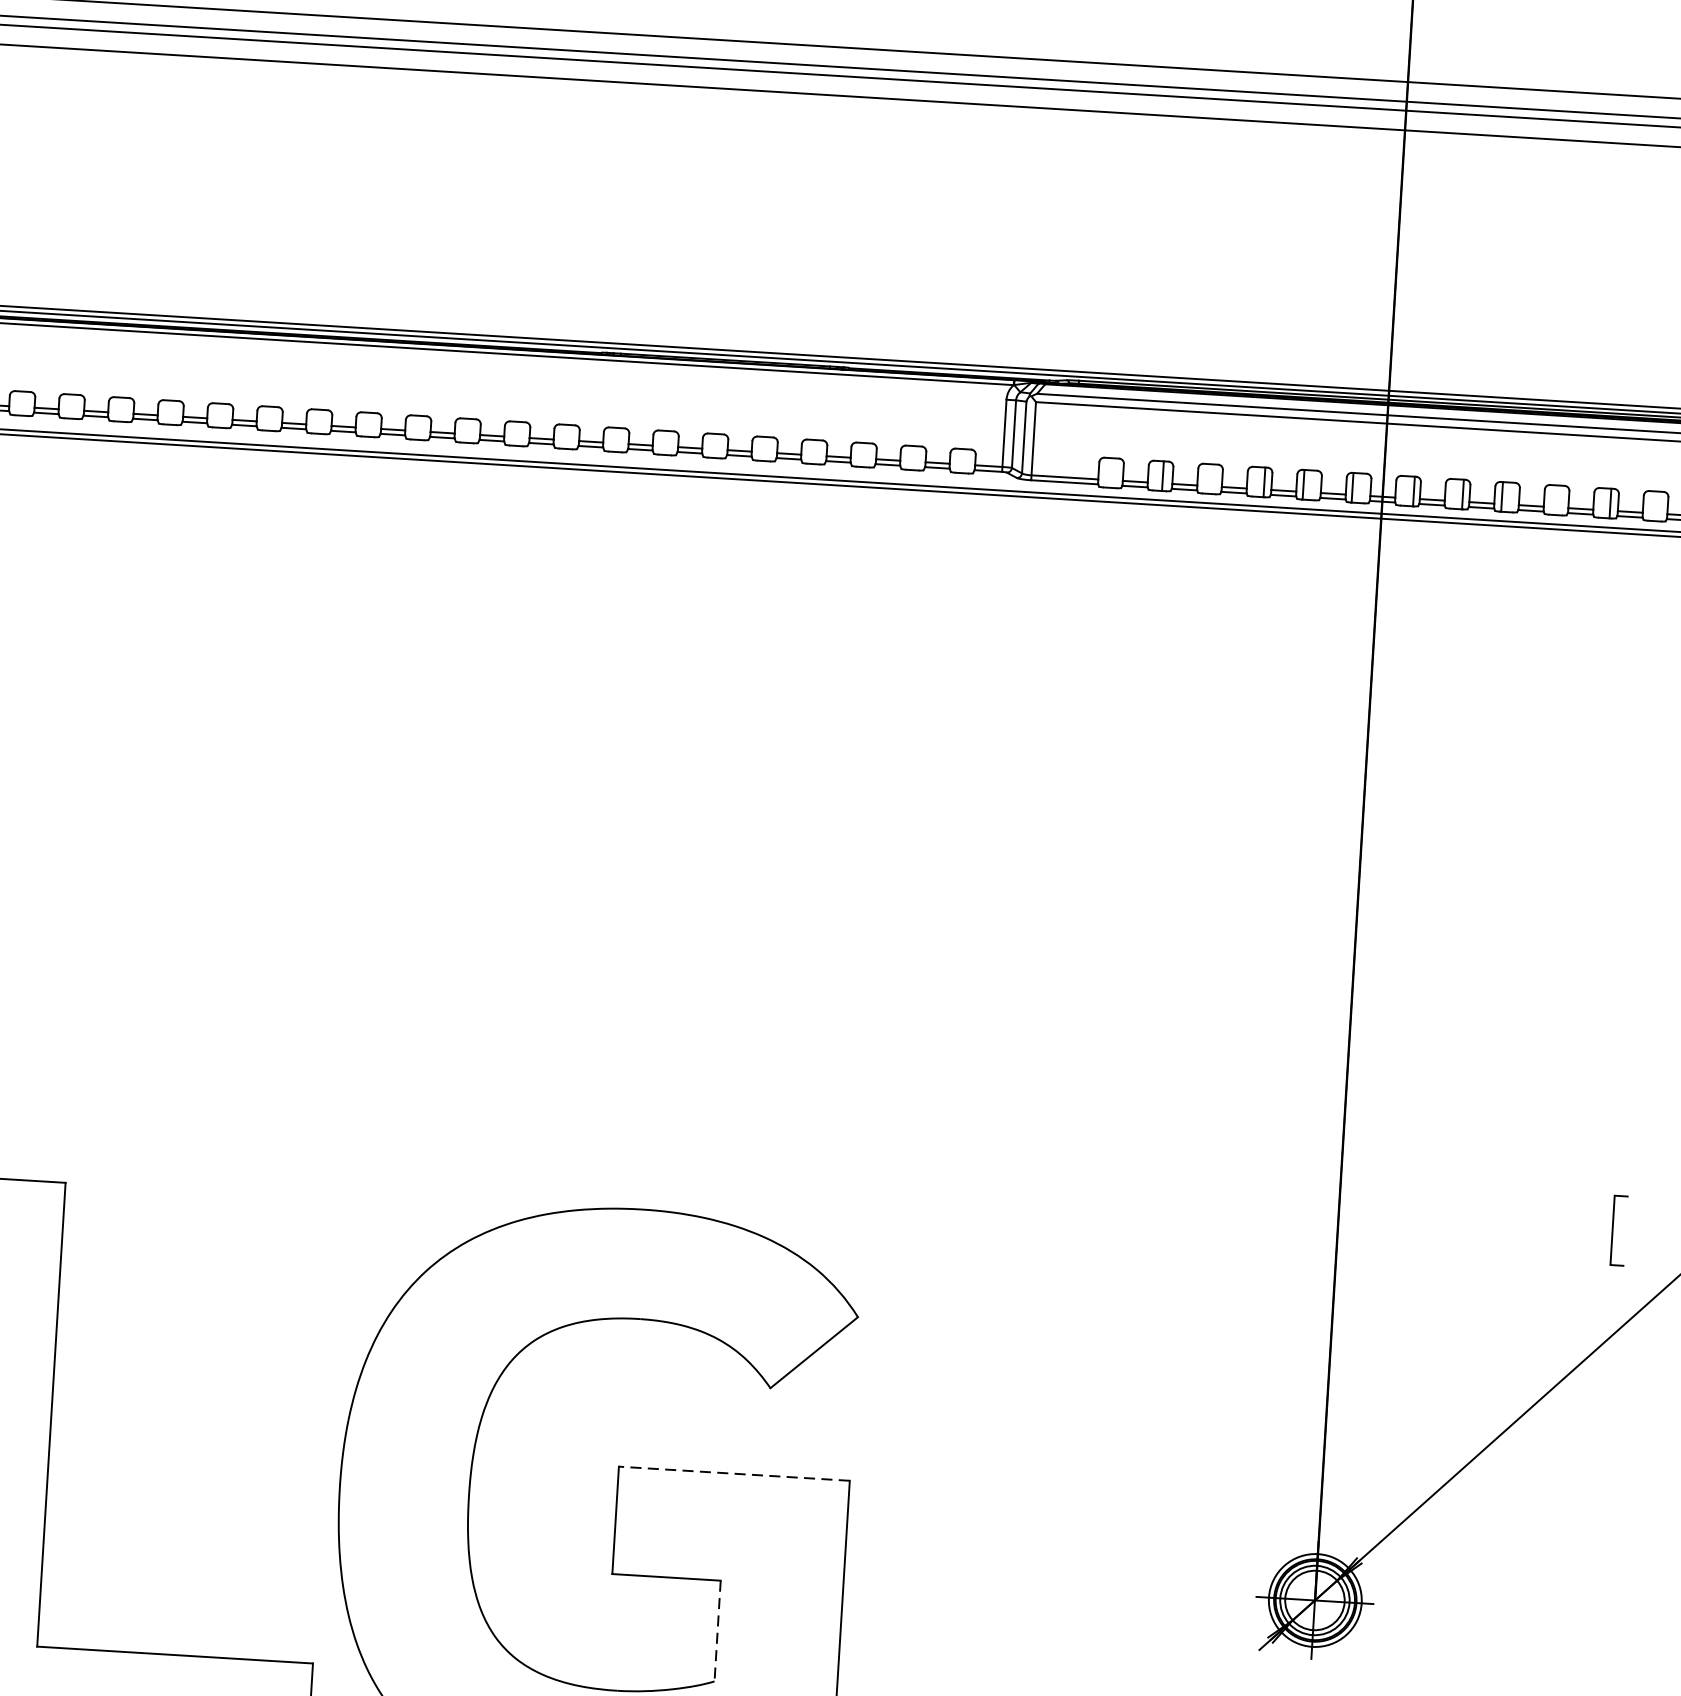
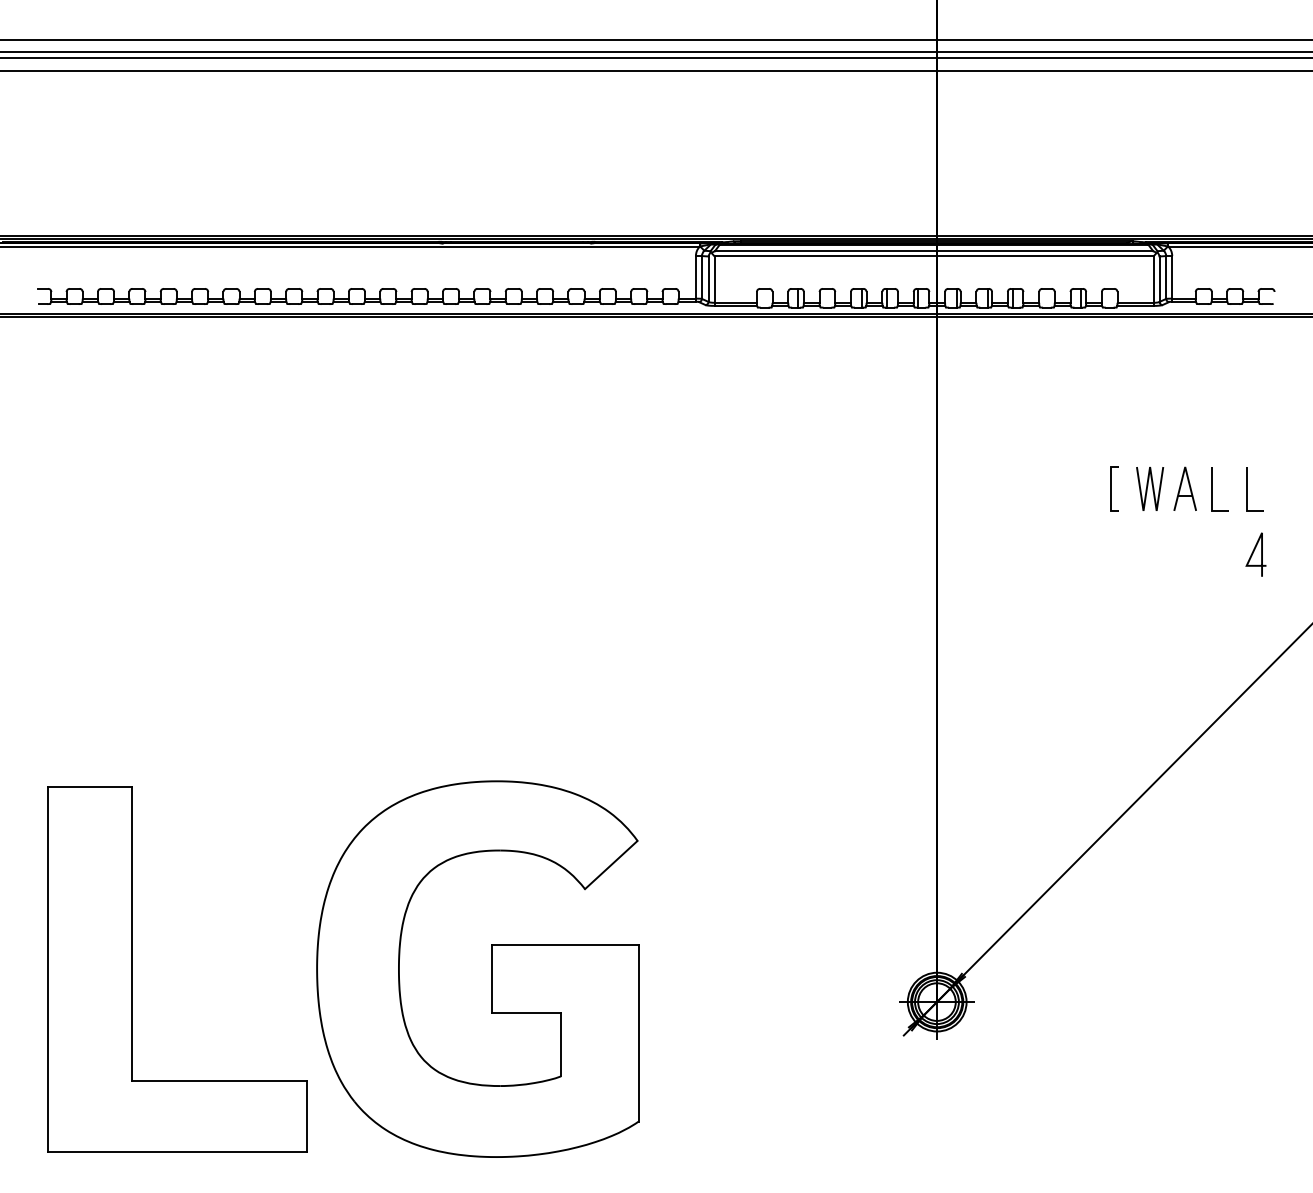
line: (1614, 1229) -> (1111, 488), moved
line: (734, 1473) -> (565, 944), dashed -> solid
line: (718, 1631) -> (561, 1044), dashed -> solid

